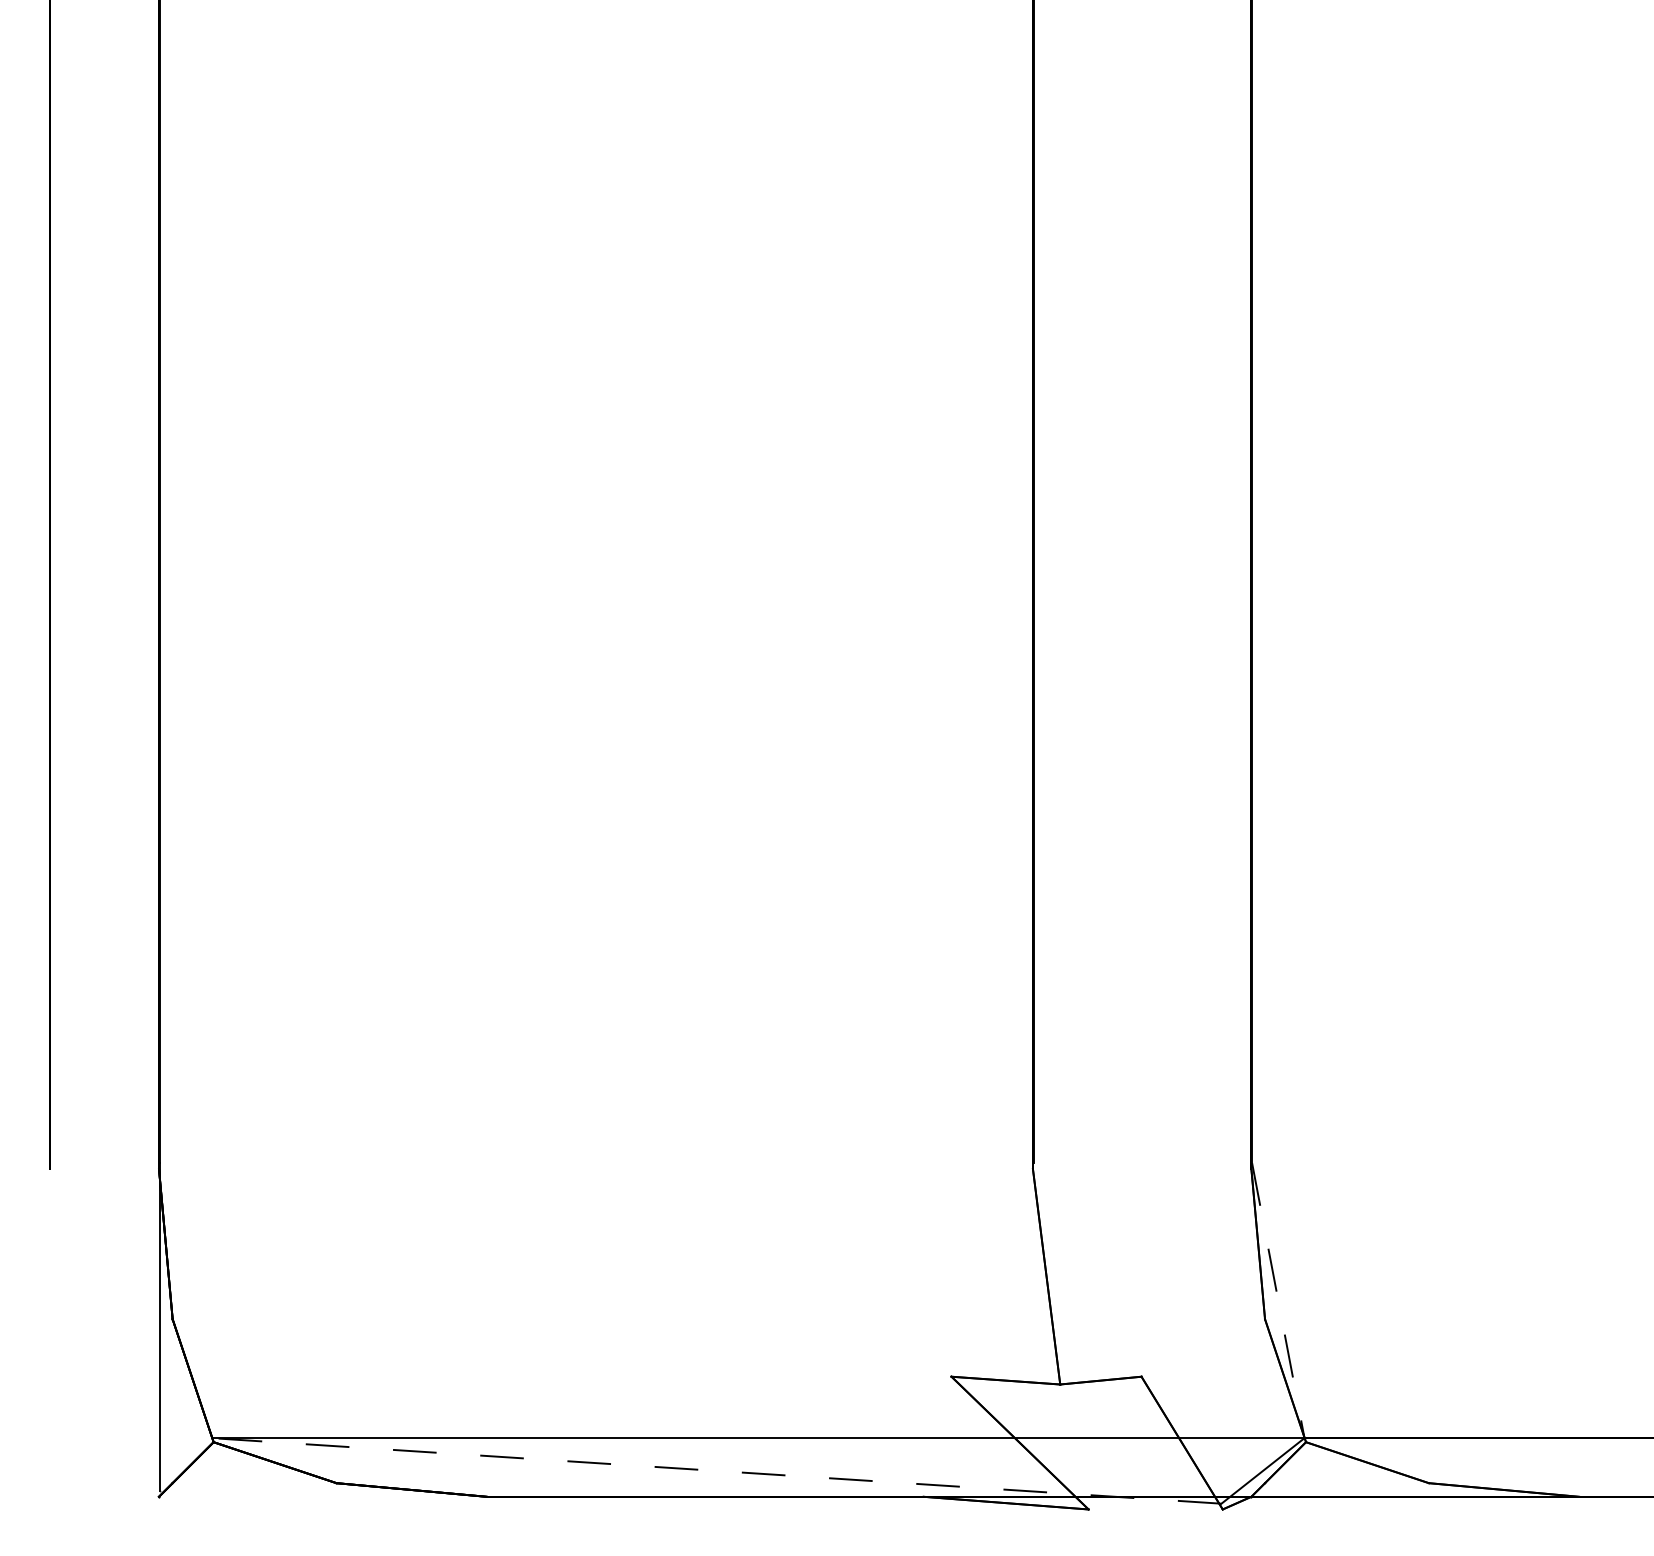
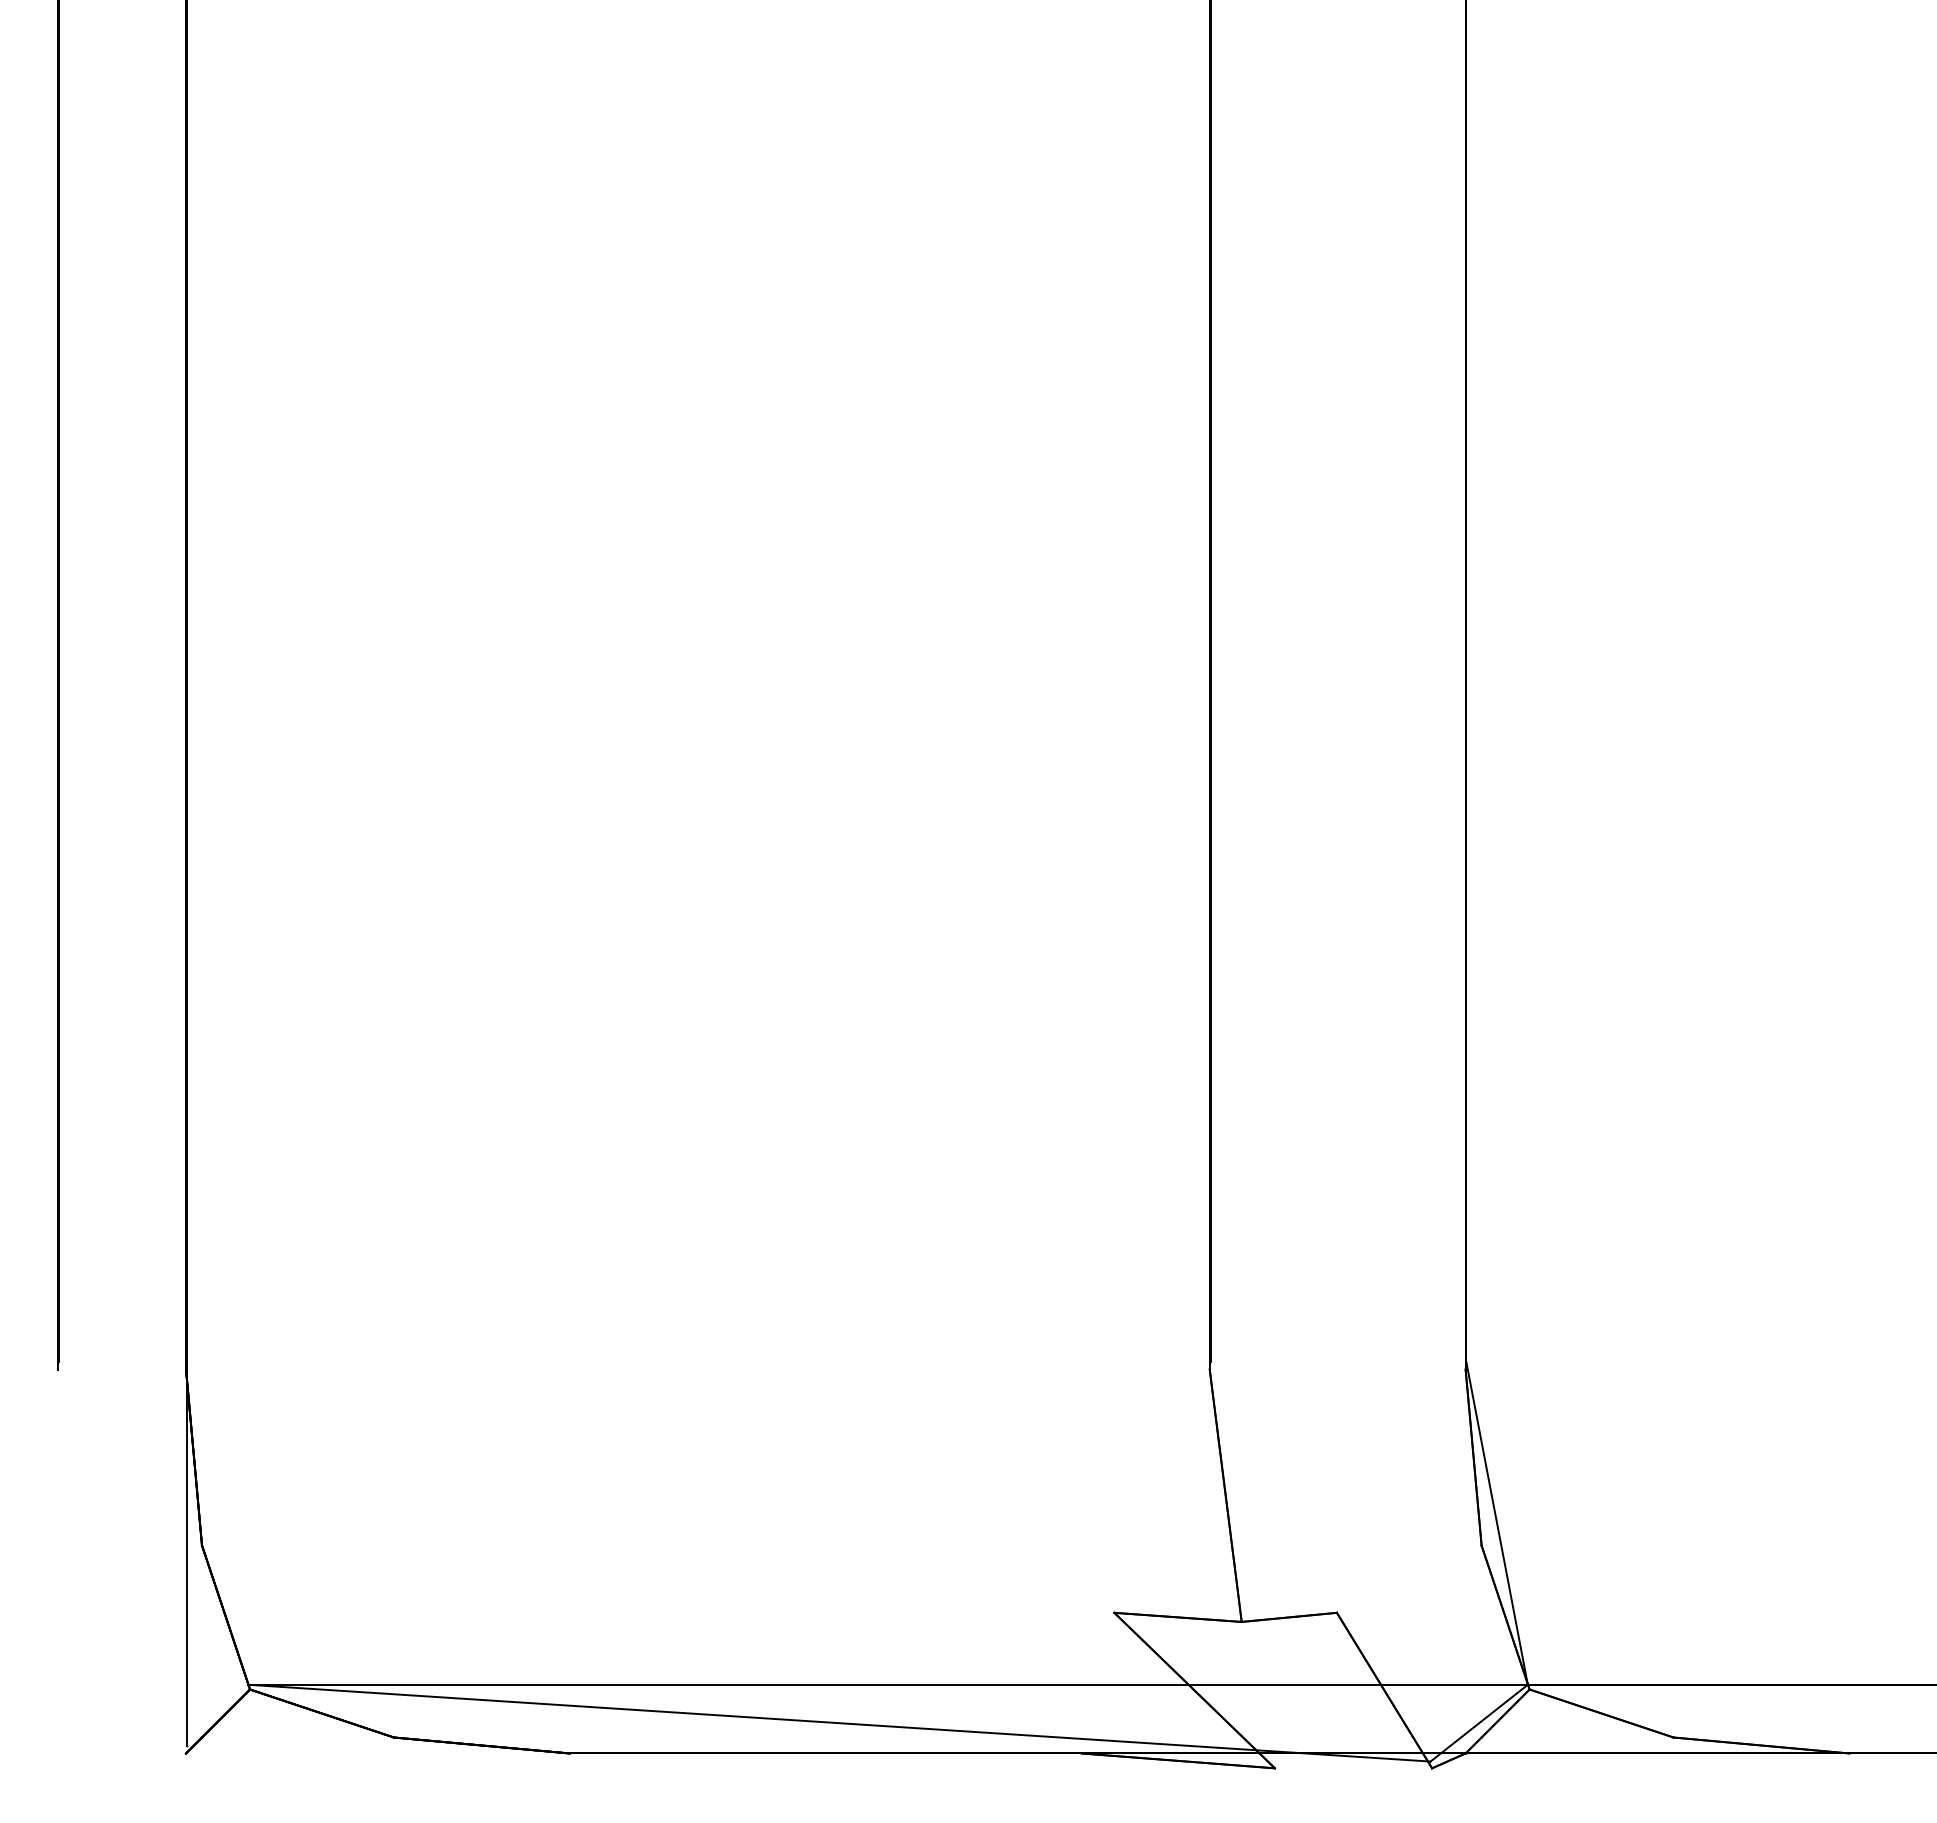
line: (1278, 1301) -> (1497, 1524), dashed -> solid
line: (716, 1471) -> (838, 1723), dashed -> solid

